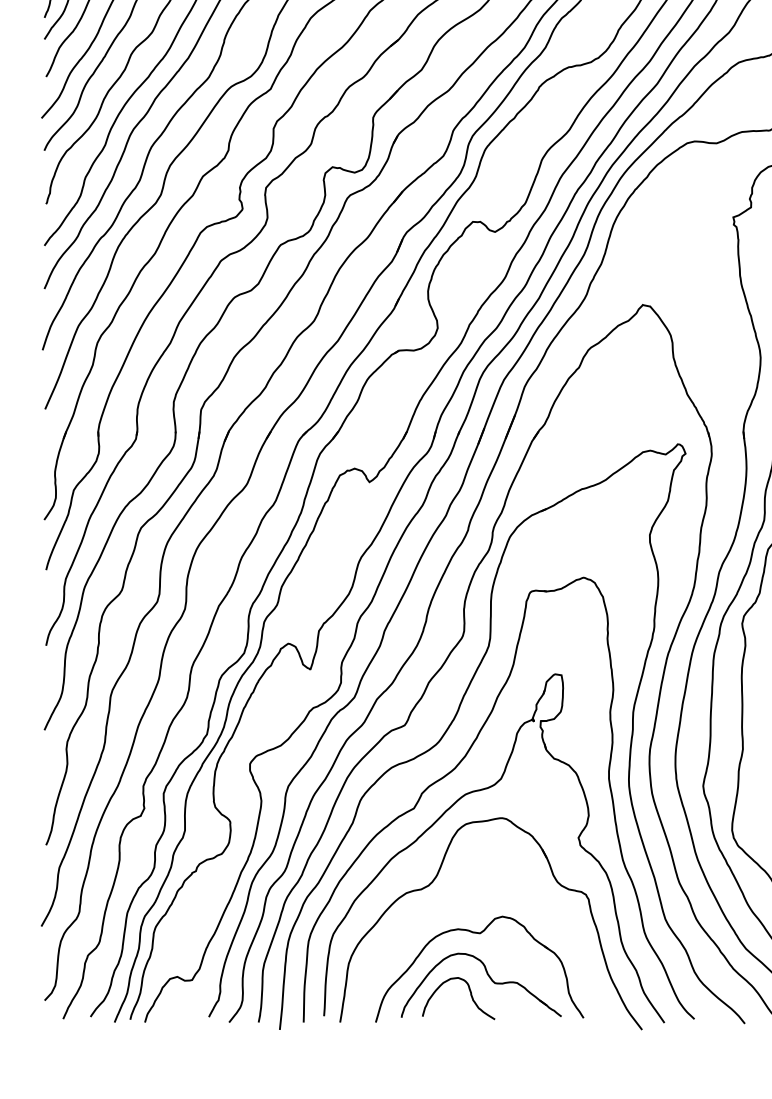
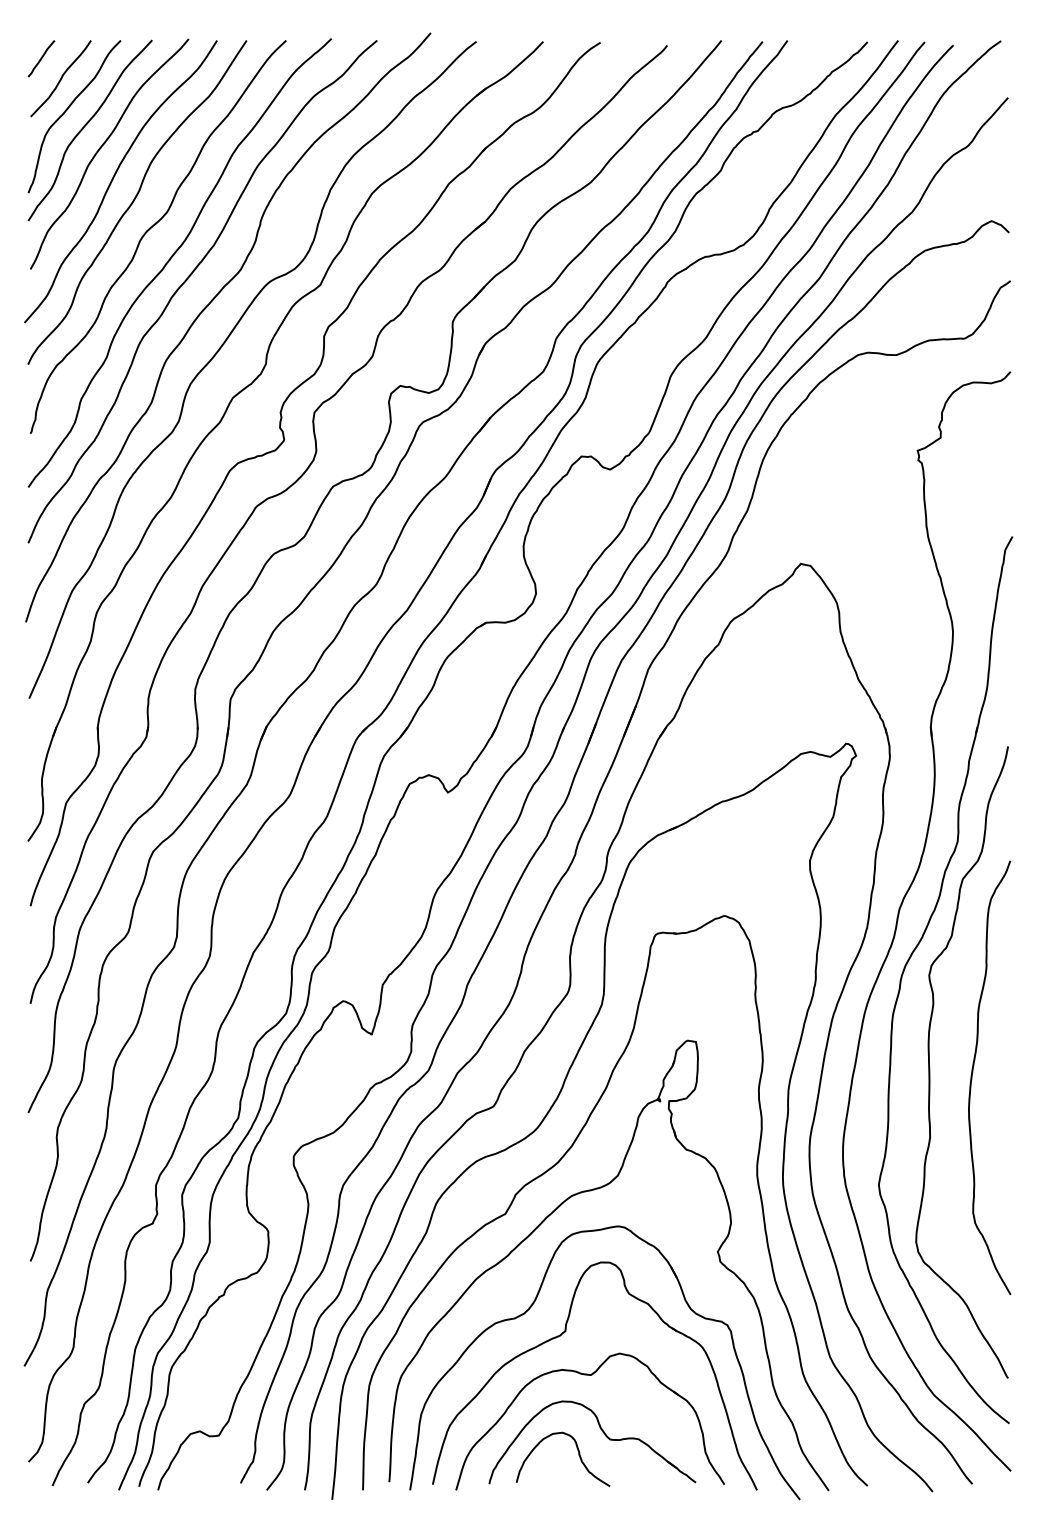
part: (459, 901) -> (564, 1333), added

